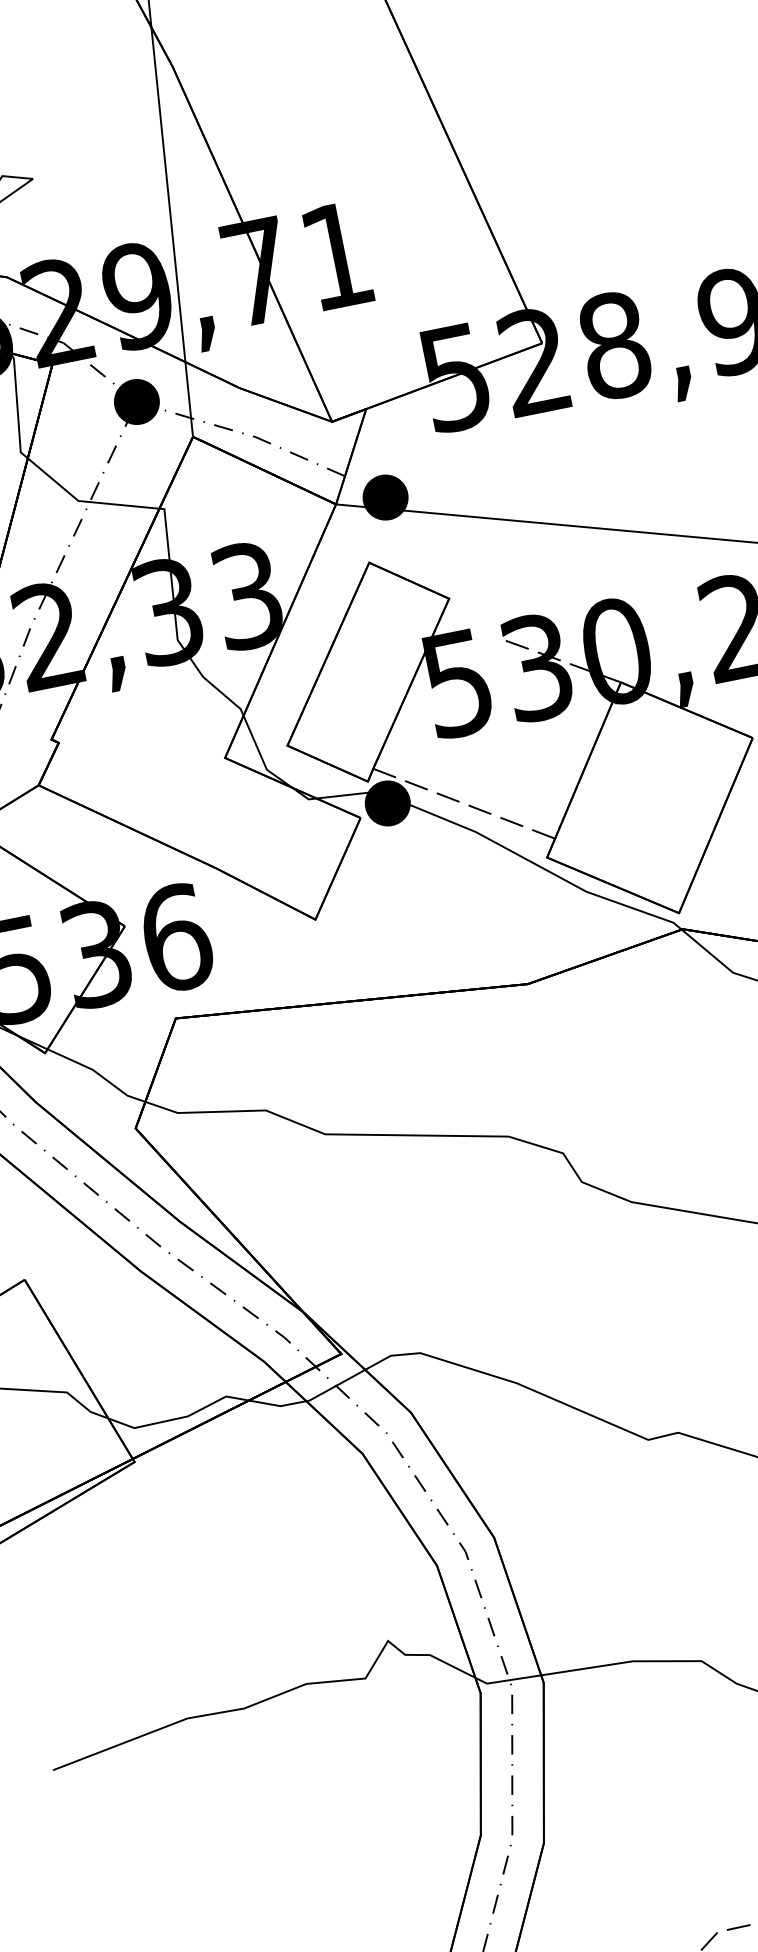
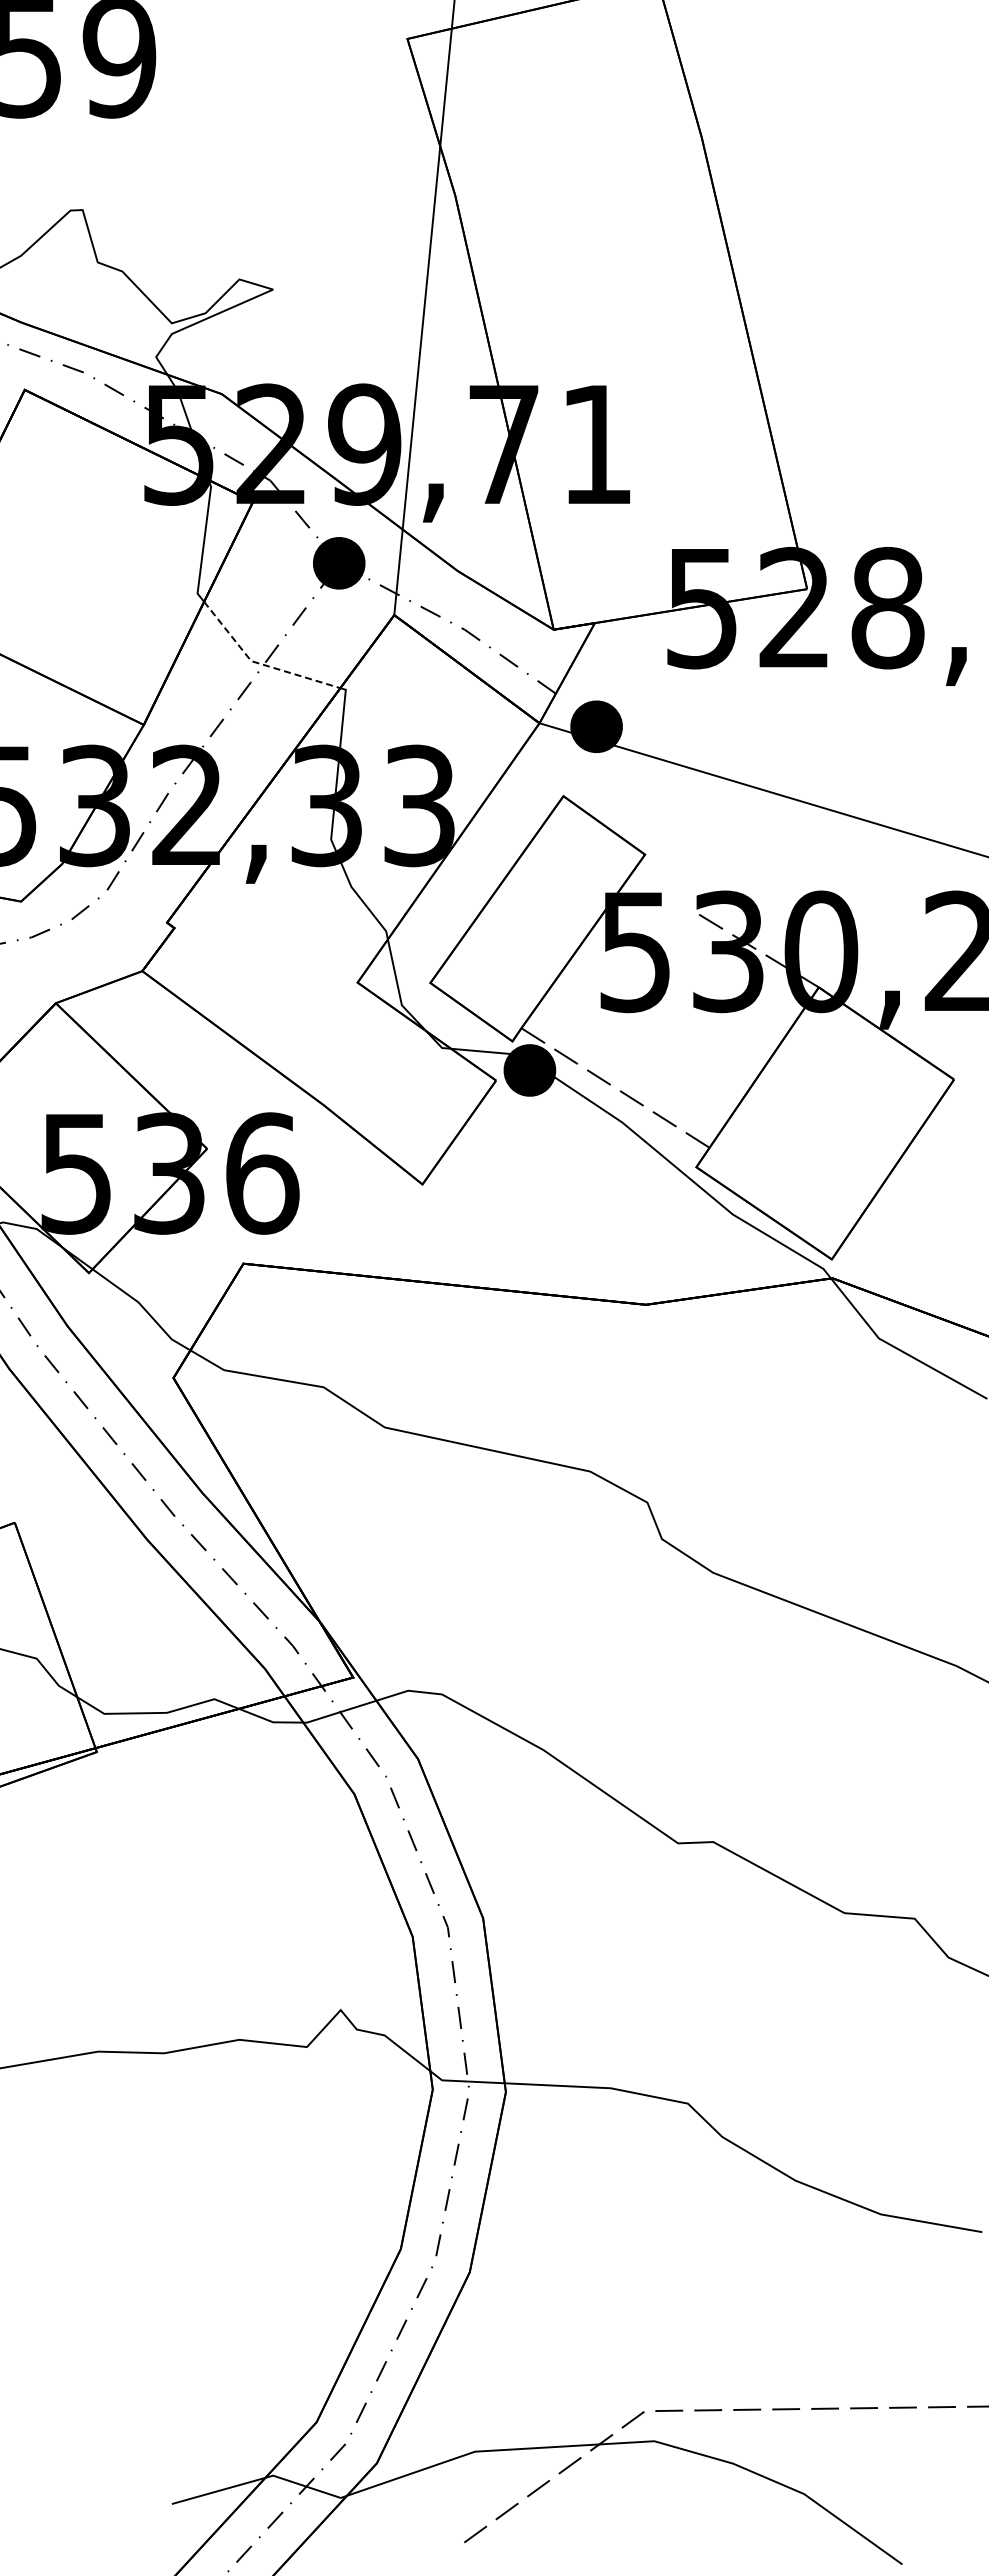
line: (85, 501) -> (259, 663), solid -> dashed

